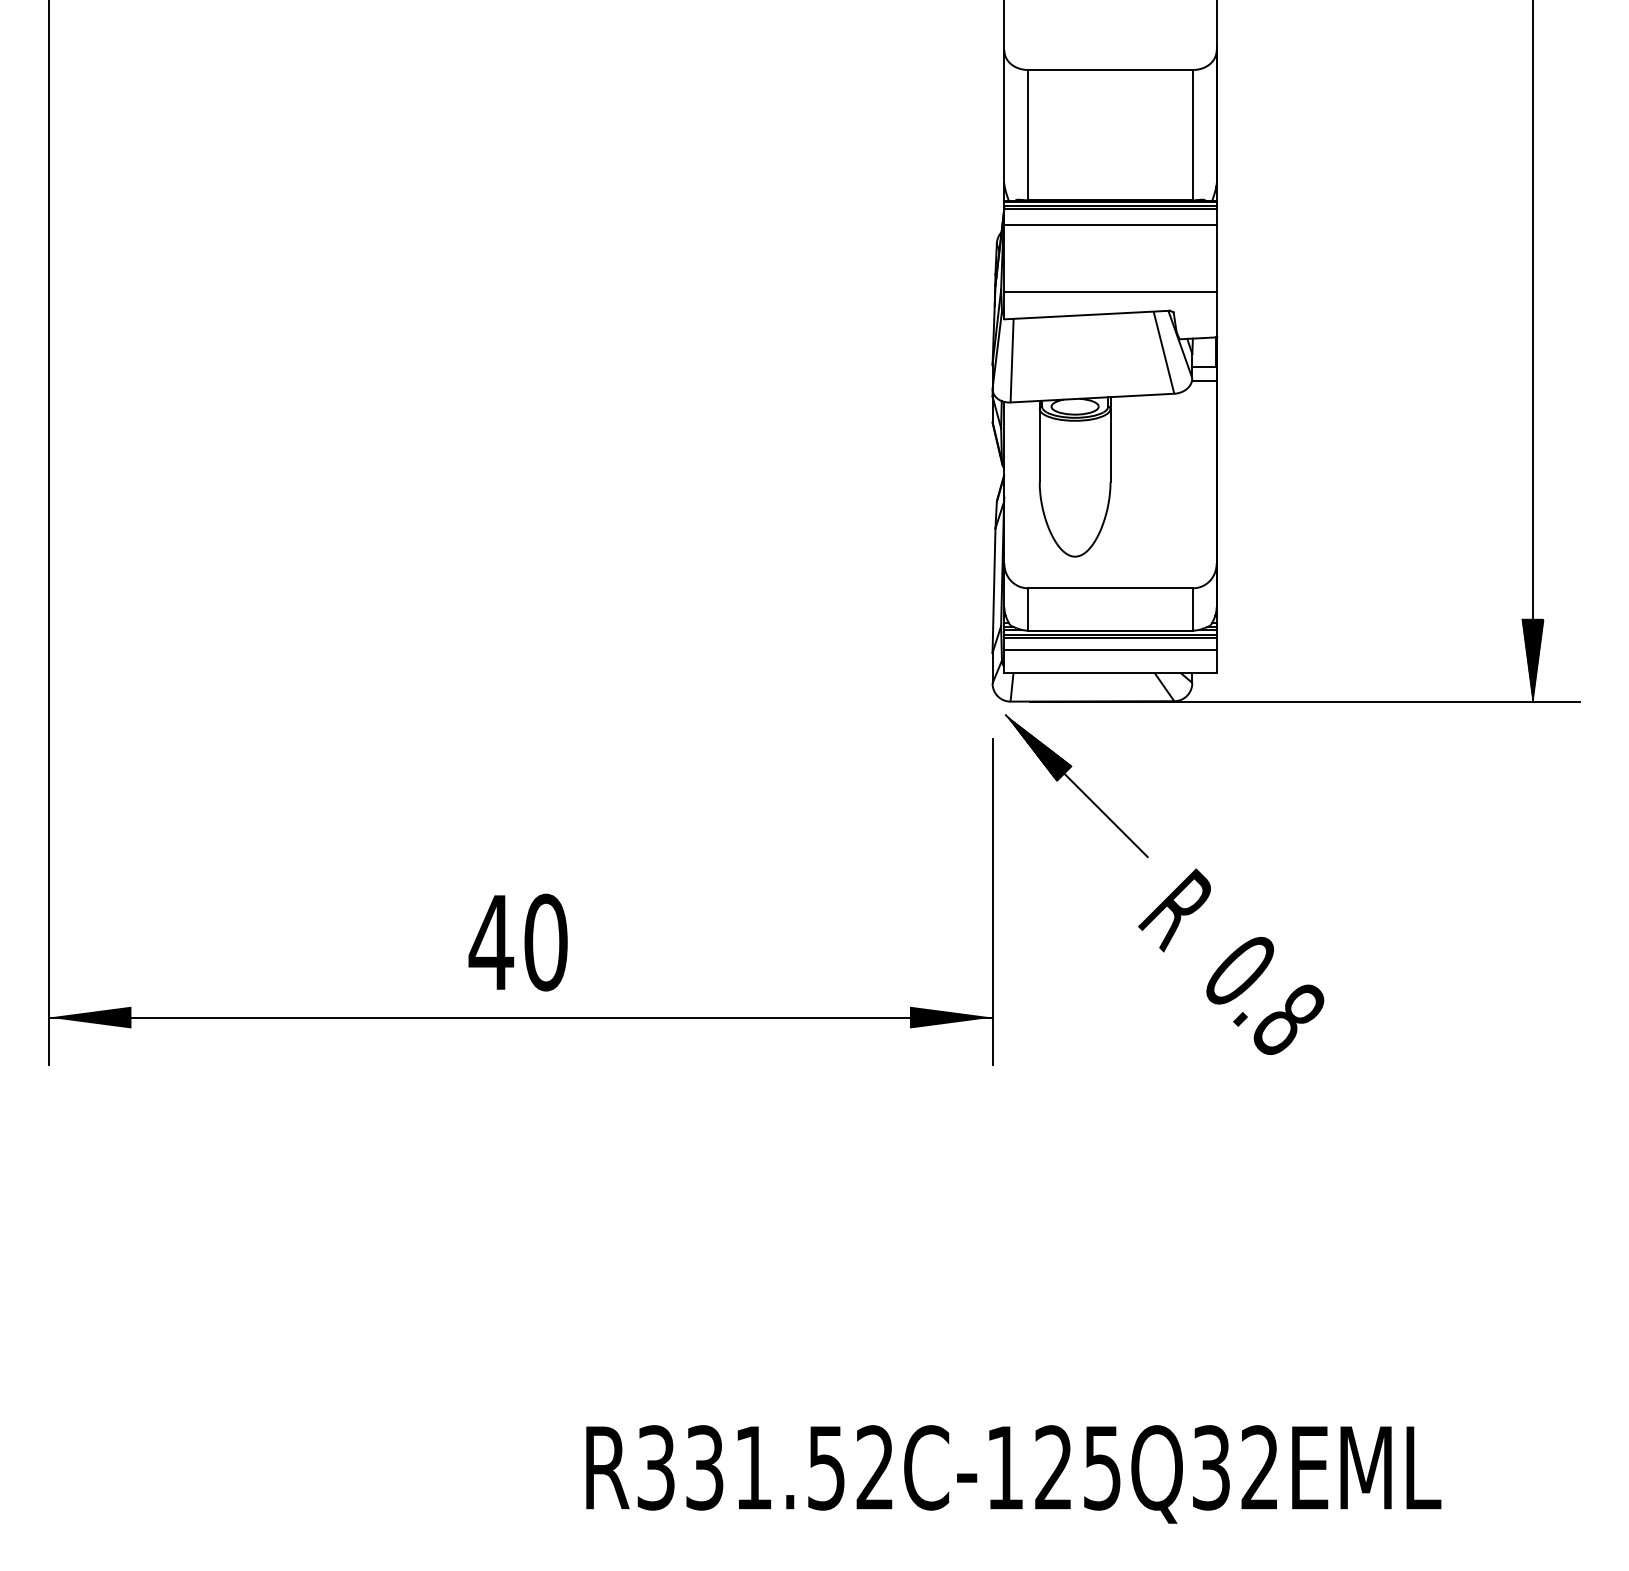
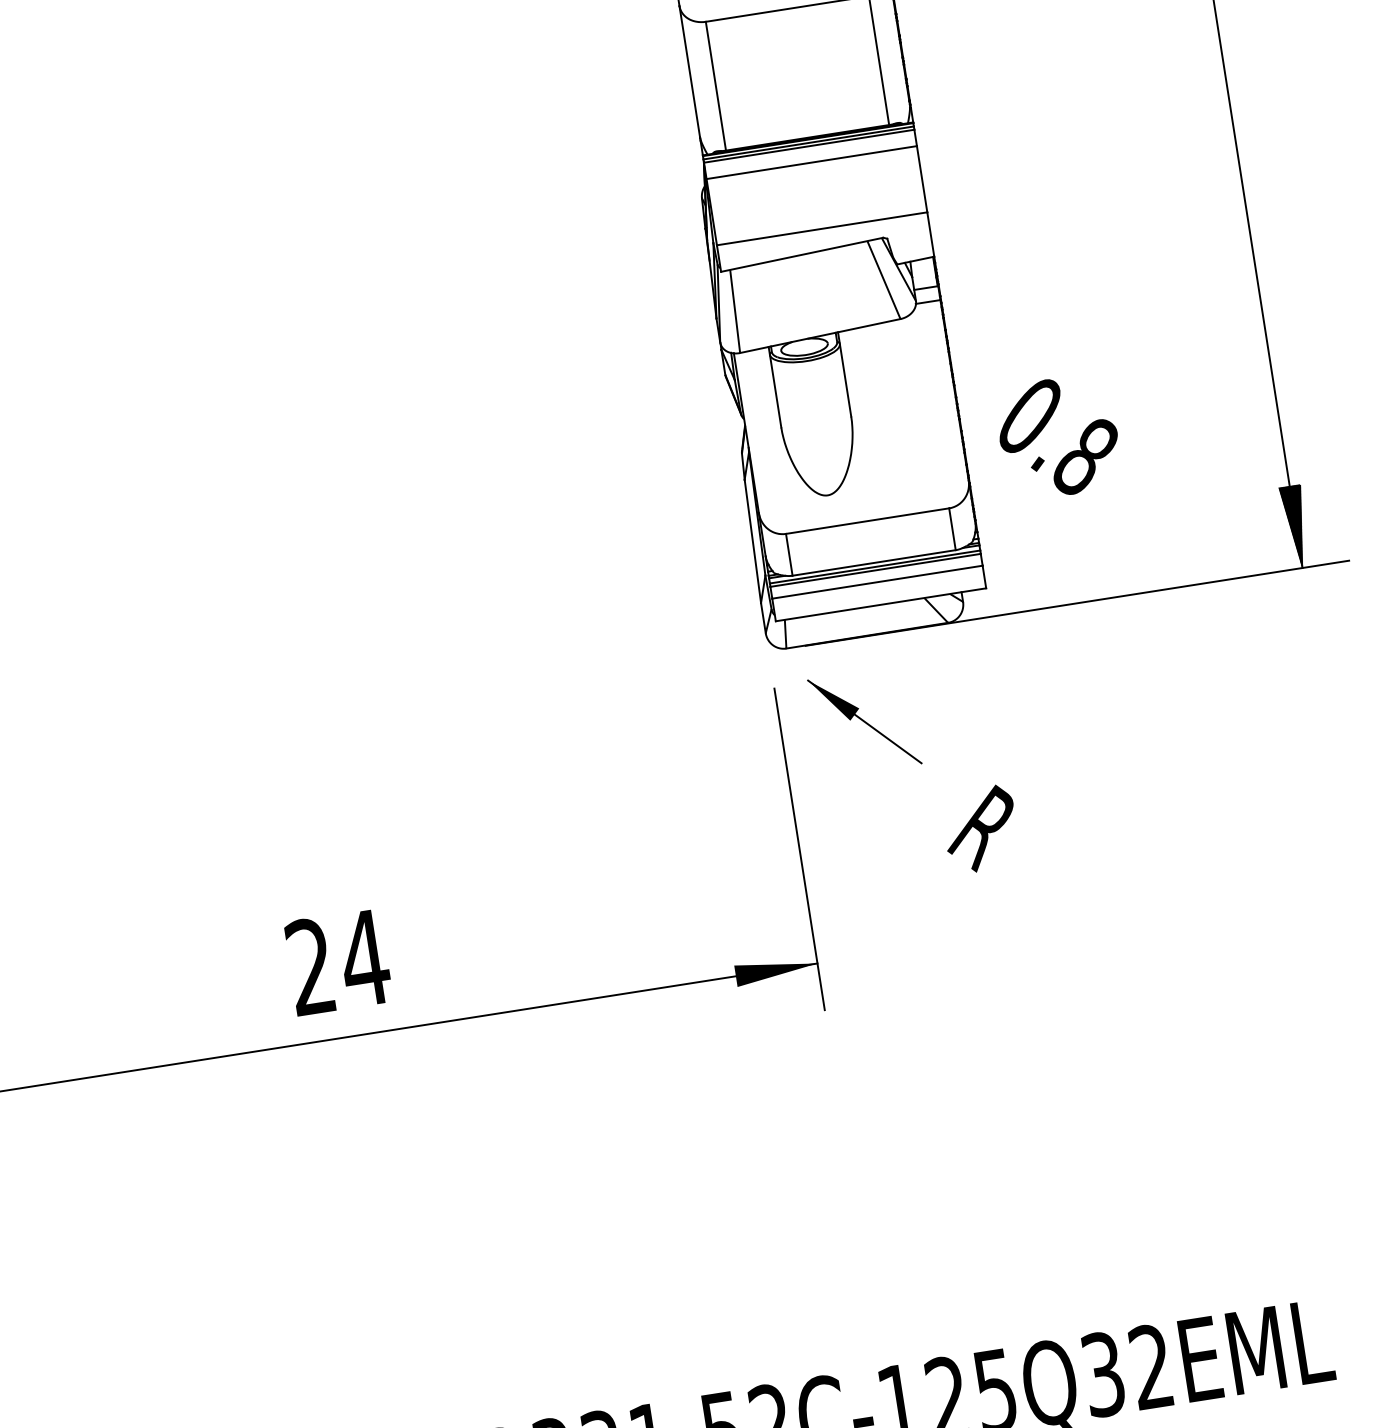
part: (1076, 786) -> (864, 722), size x0.7
text: (518, 942) -> (337, 962), 40 -> 24
text: (1265, 995) -> (1058, 436), moved

